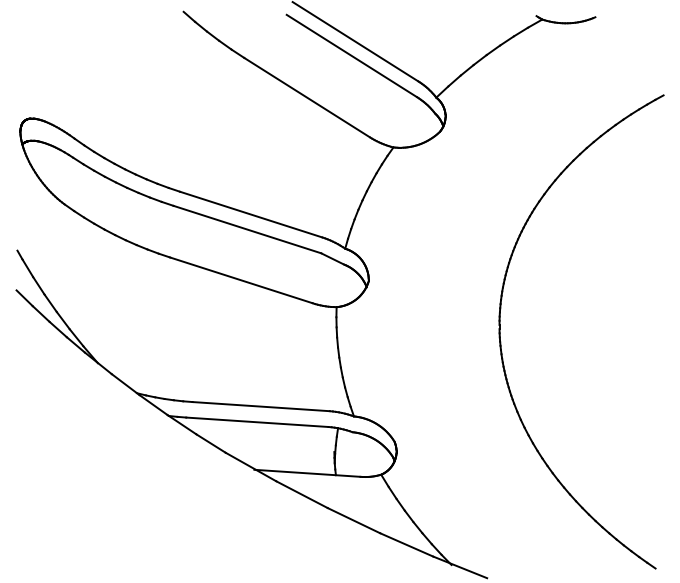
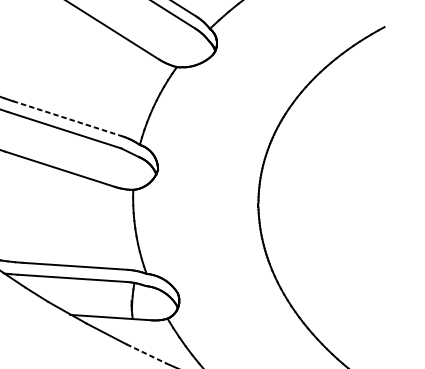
line: (251, 214) -> (67, 118), solid -> dashed
line: (354, 520) -> (147, 353), solid -> dashed

